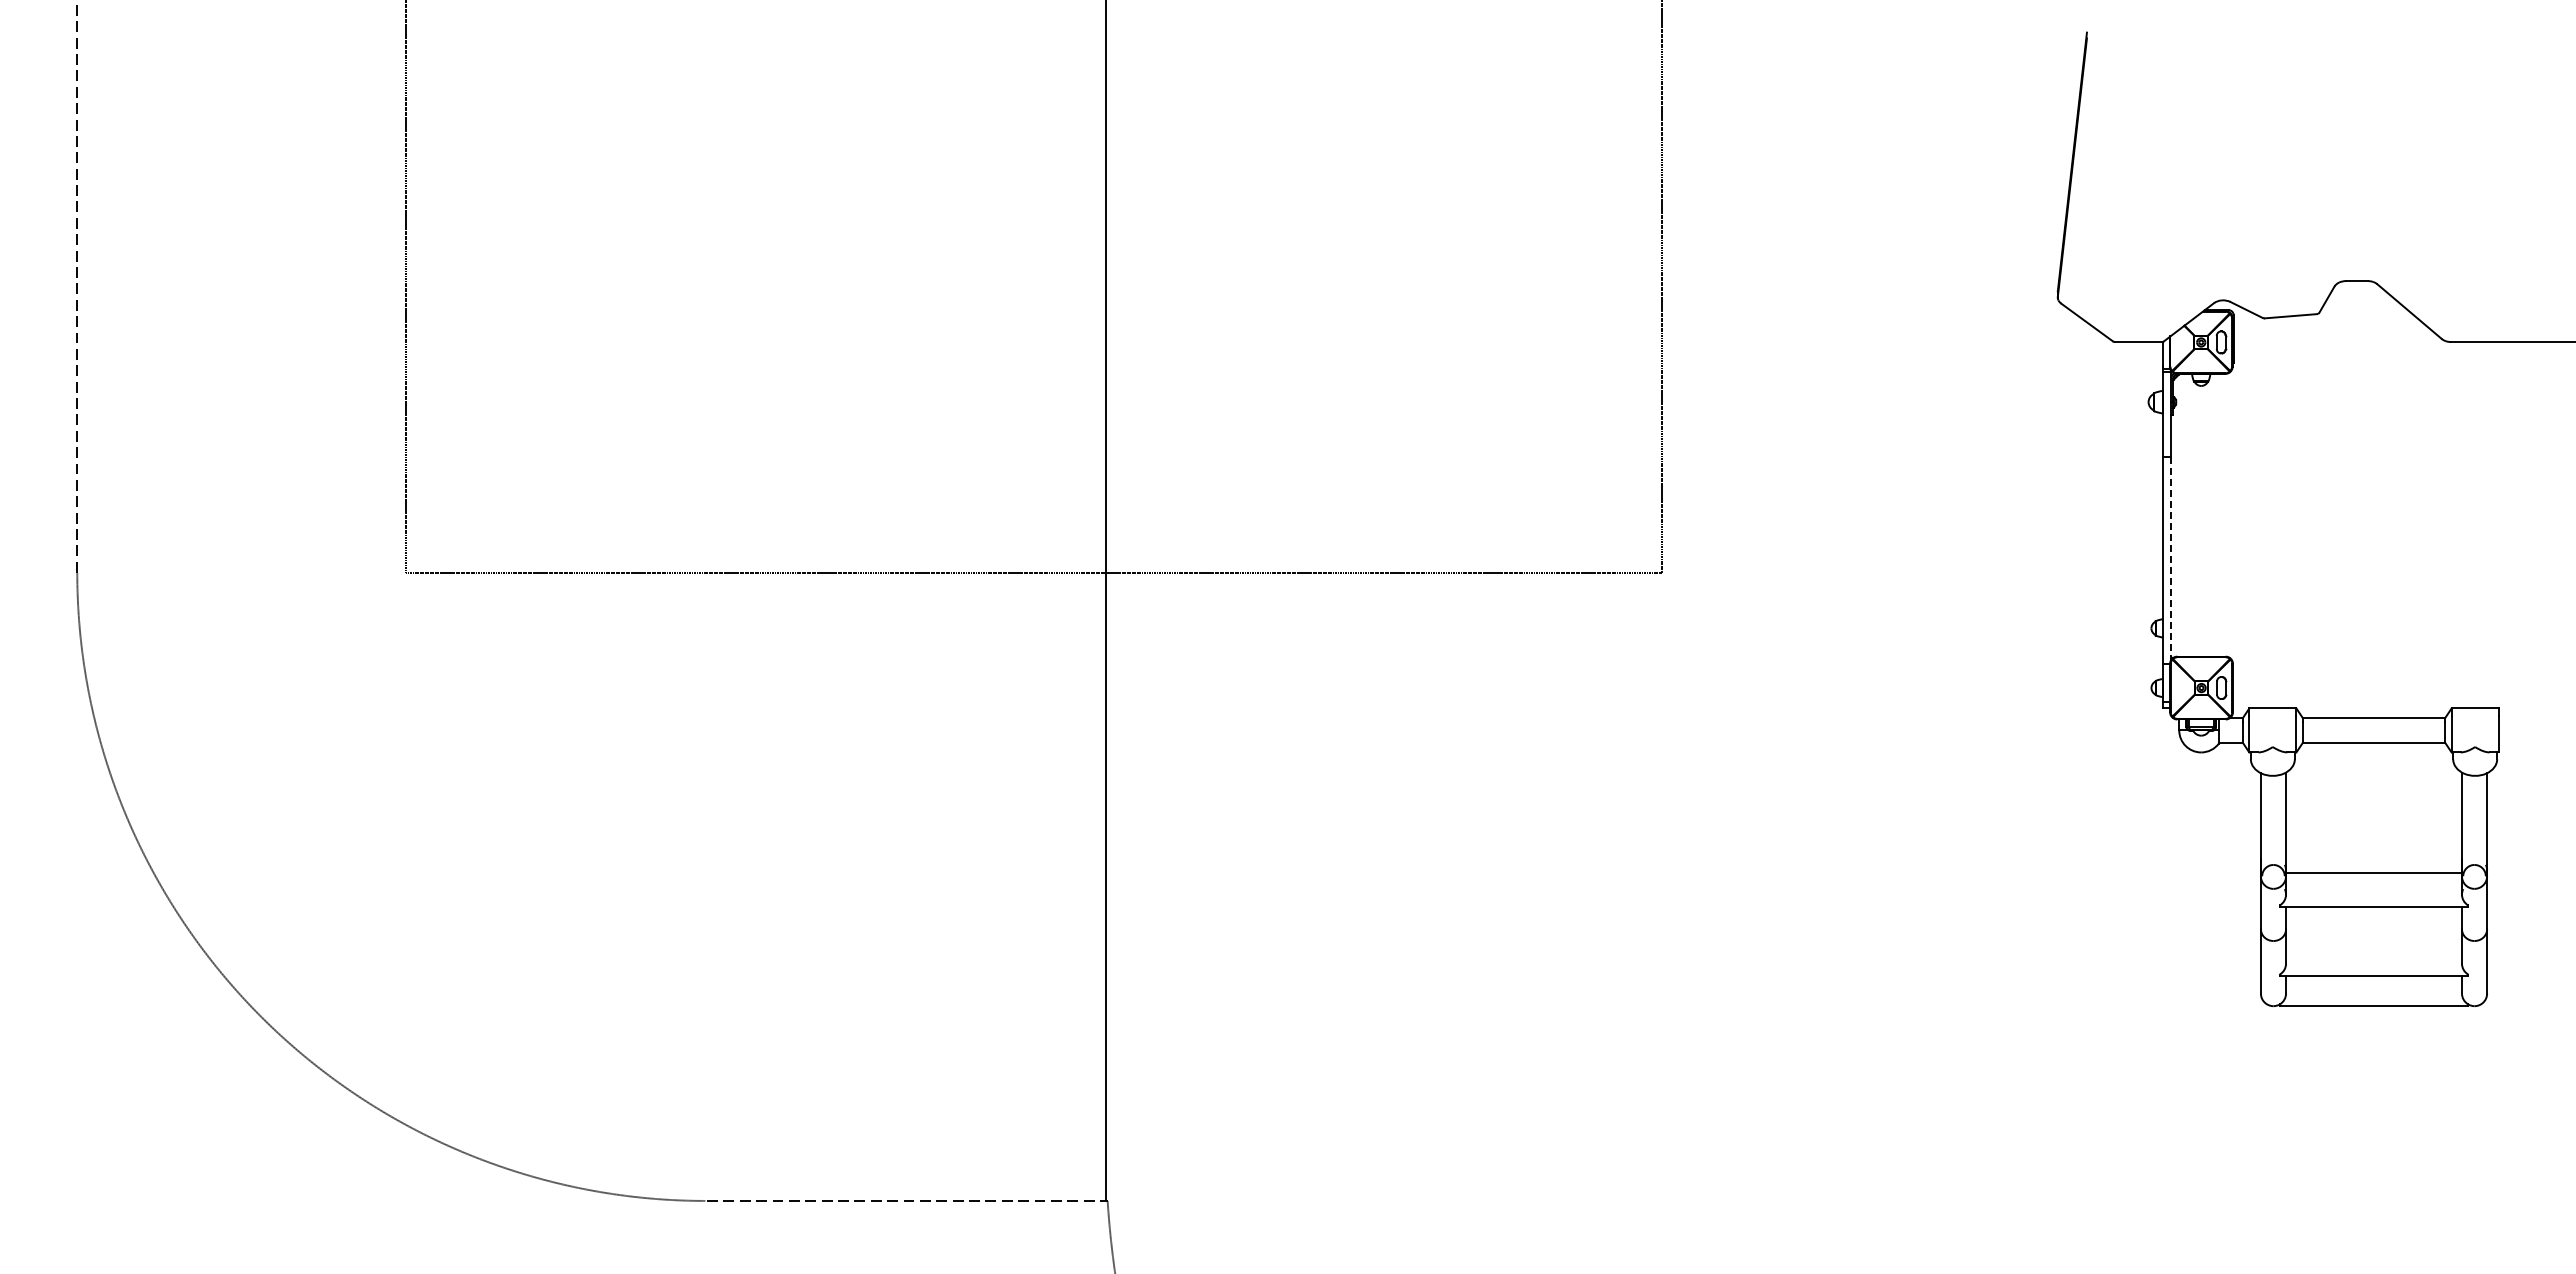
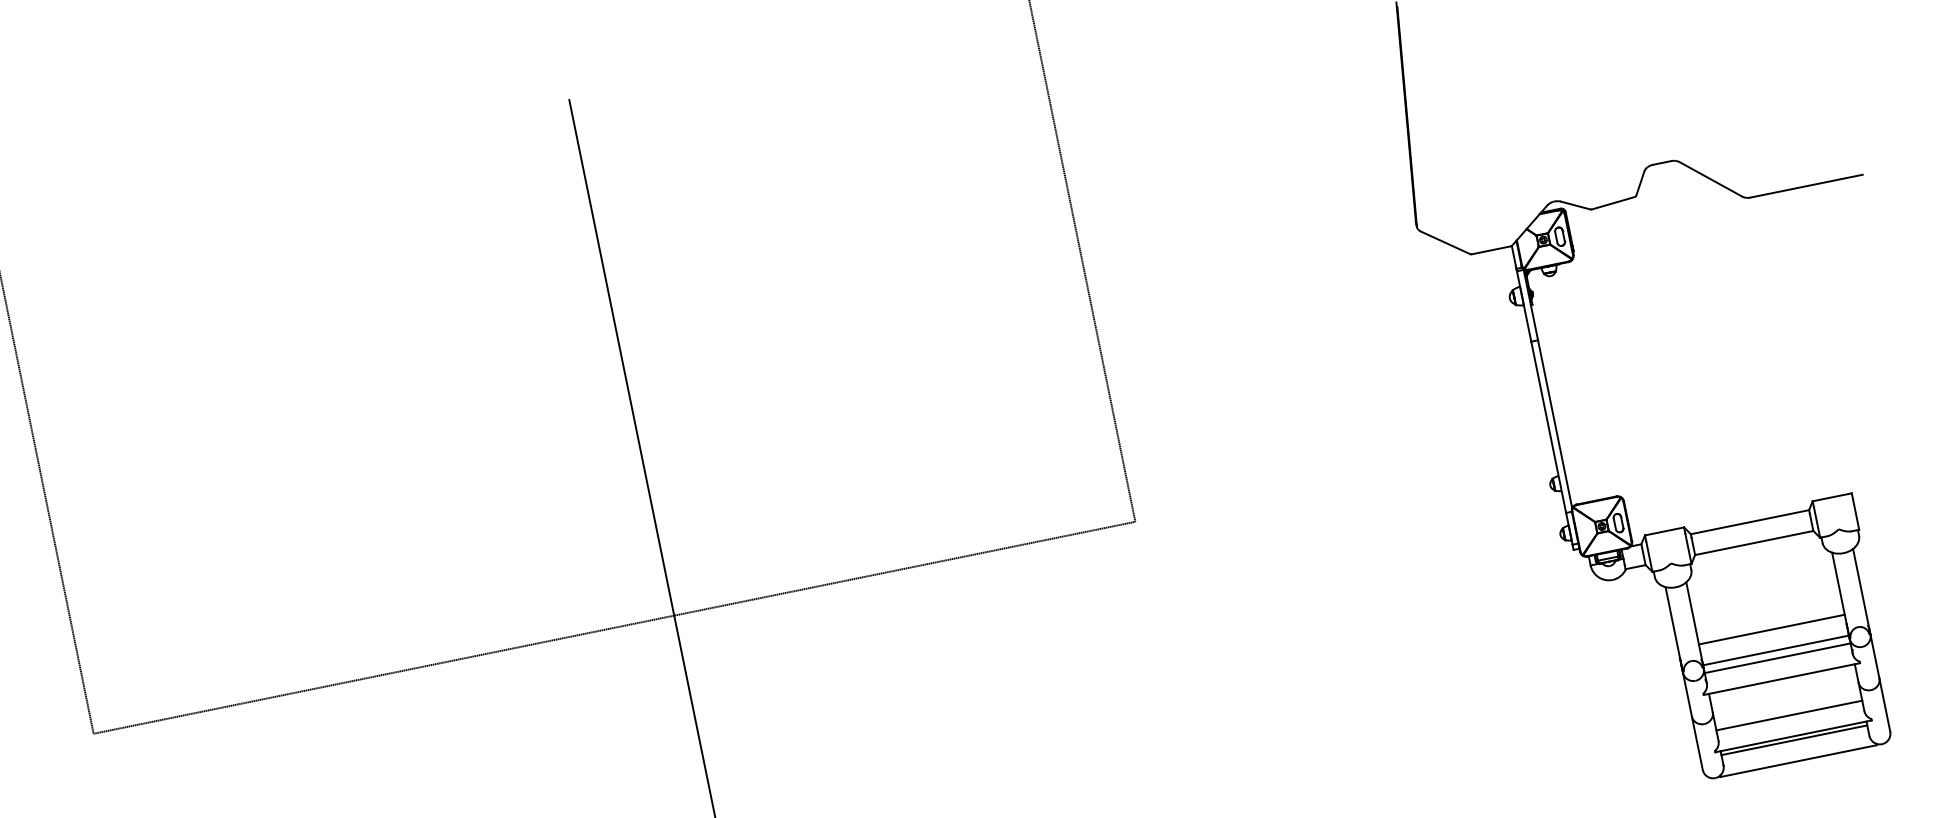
line: (2171, 559) -> (1555, 425), dashed -> solid
line: (2373, 847) -> (1771, 629), added
line: (2373, 882) -> (1777, 658), added
line: (2373, 951) -> (1788, 715), added
line: (2373, 980) -> (1793, 739), added

